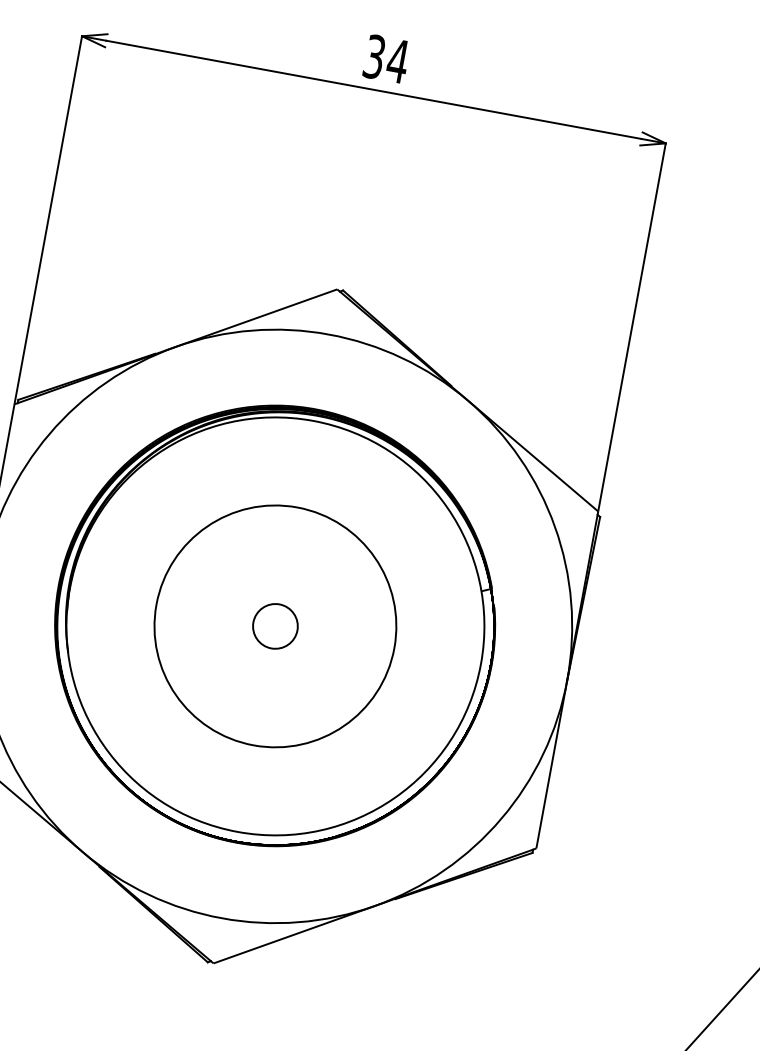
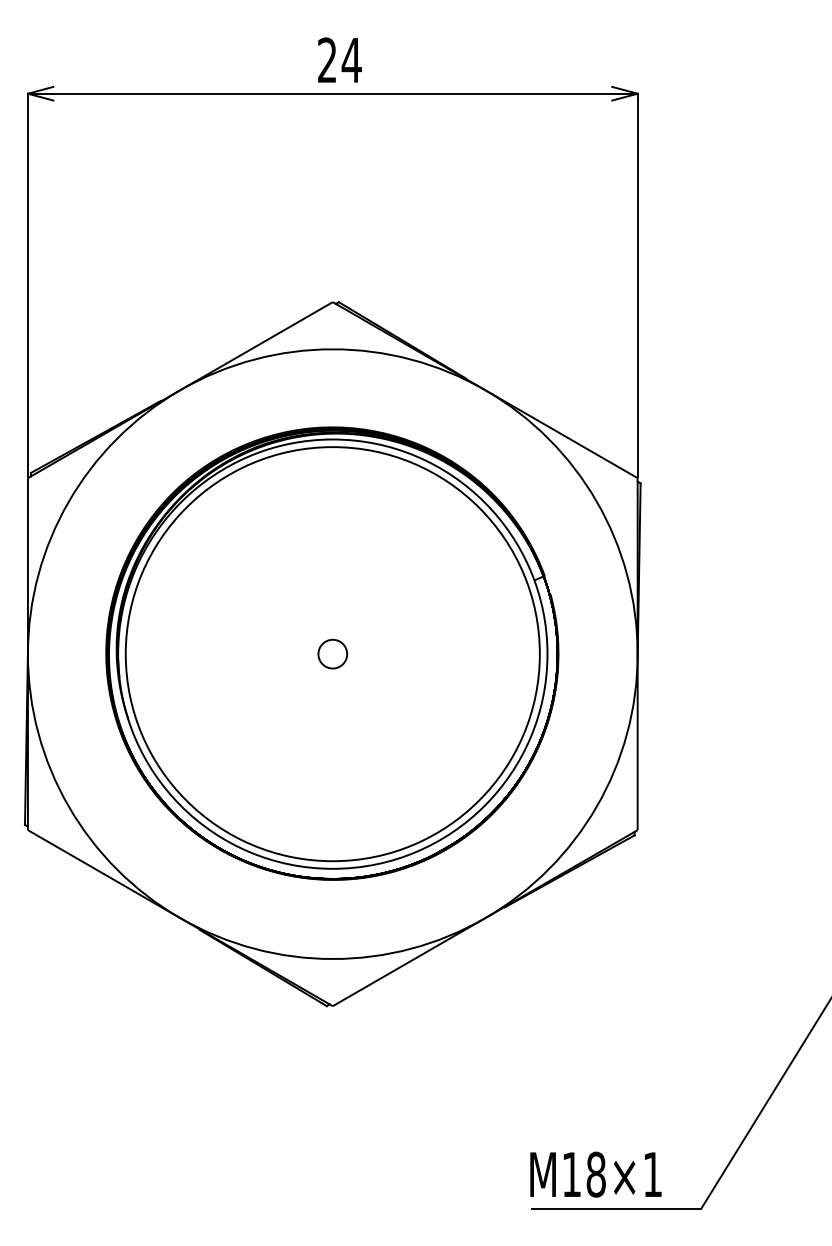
text: (374, 57) -> (327, 60), 34 -> 24
circle: (275, 625) -> (332, 653), size x0.62
circle: (275, 626) -> (332, 654), size x1.67

